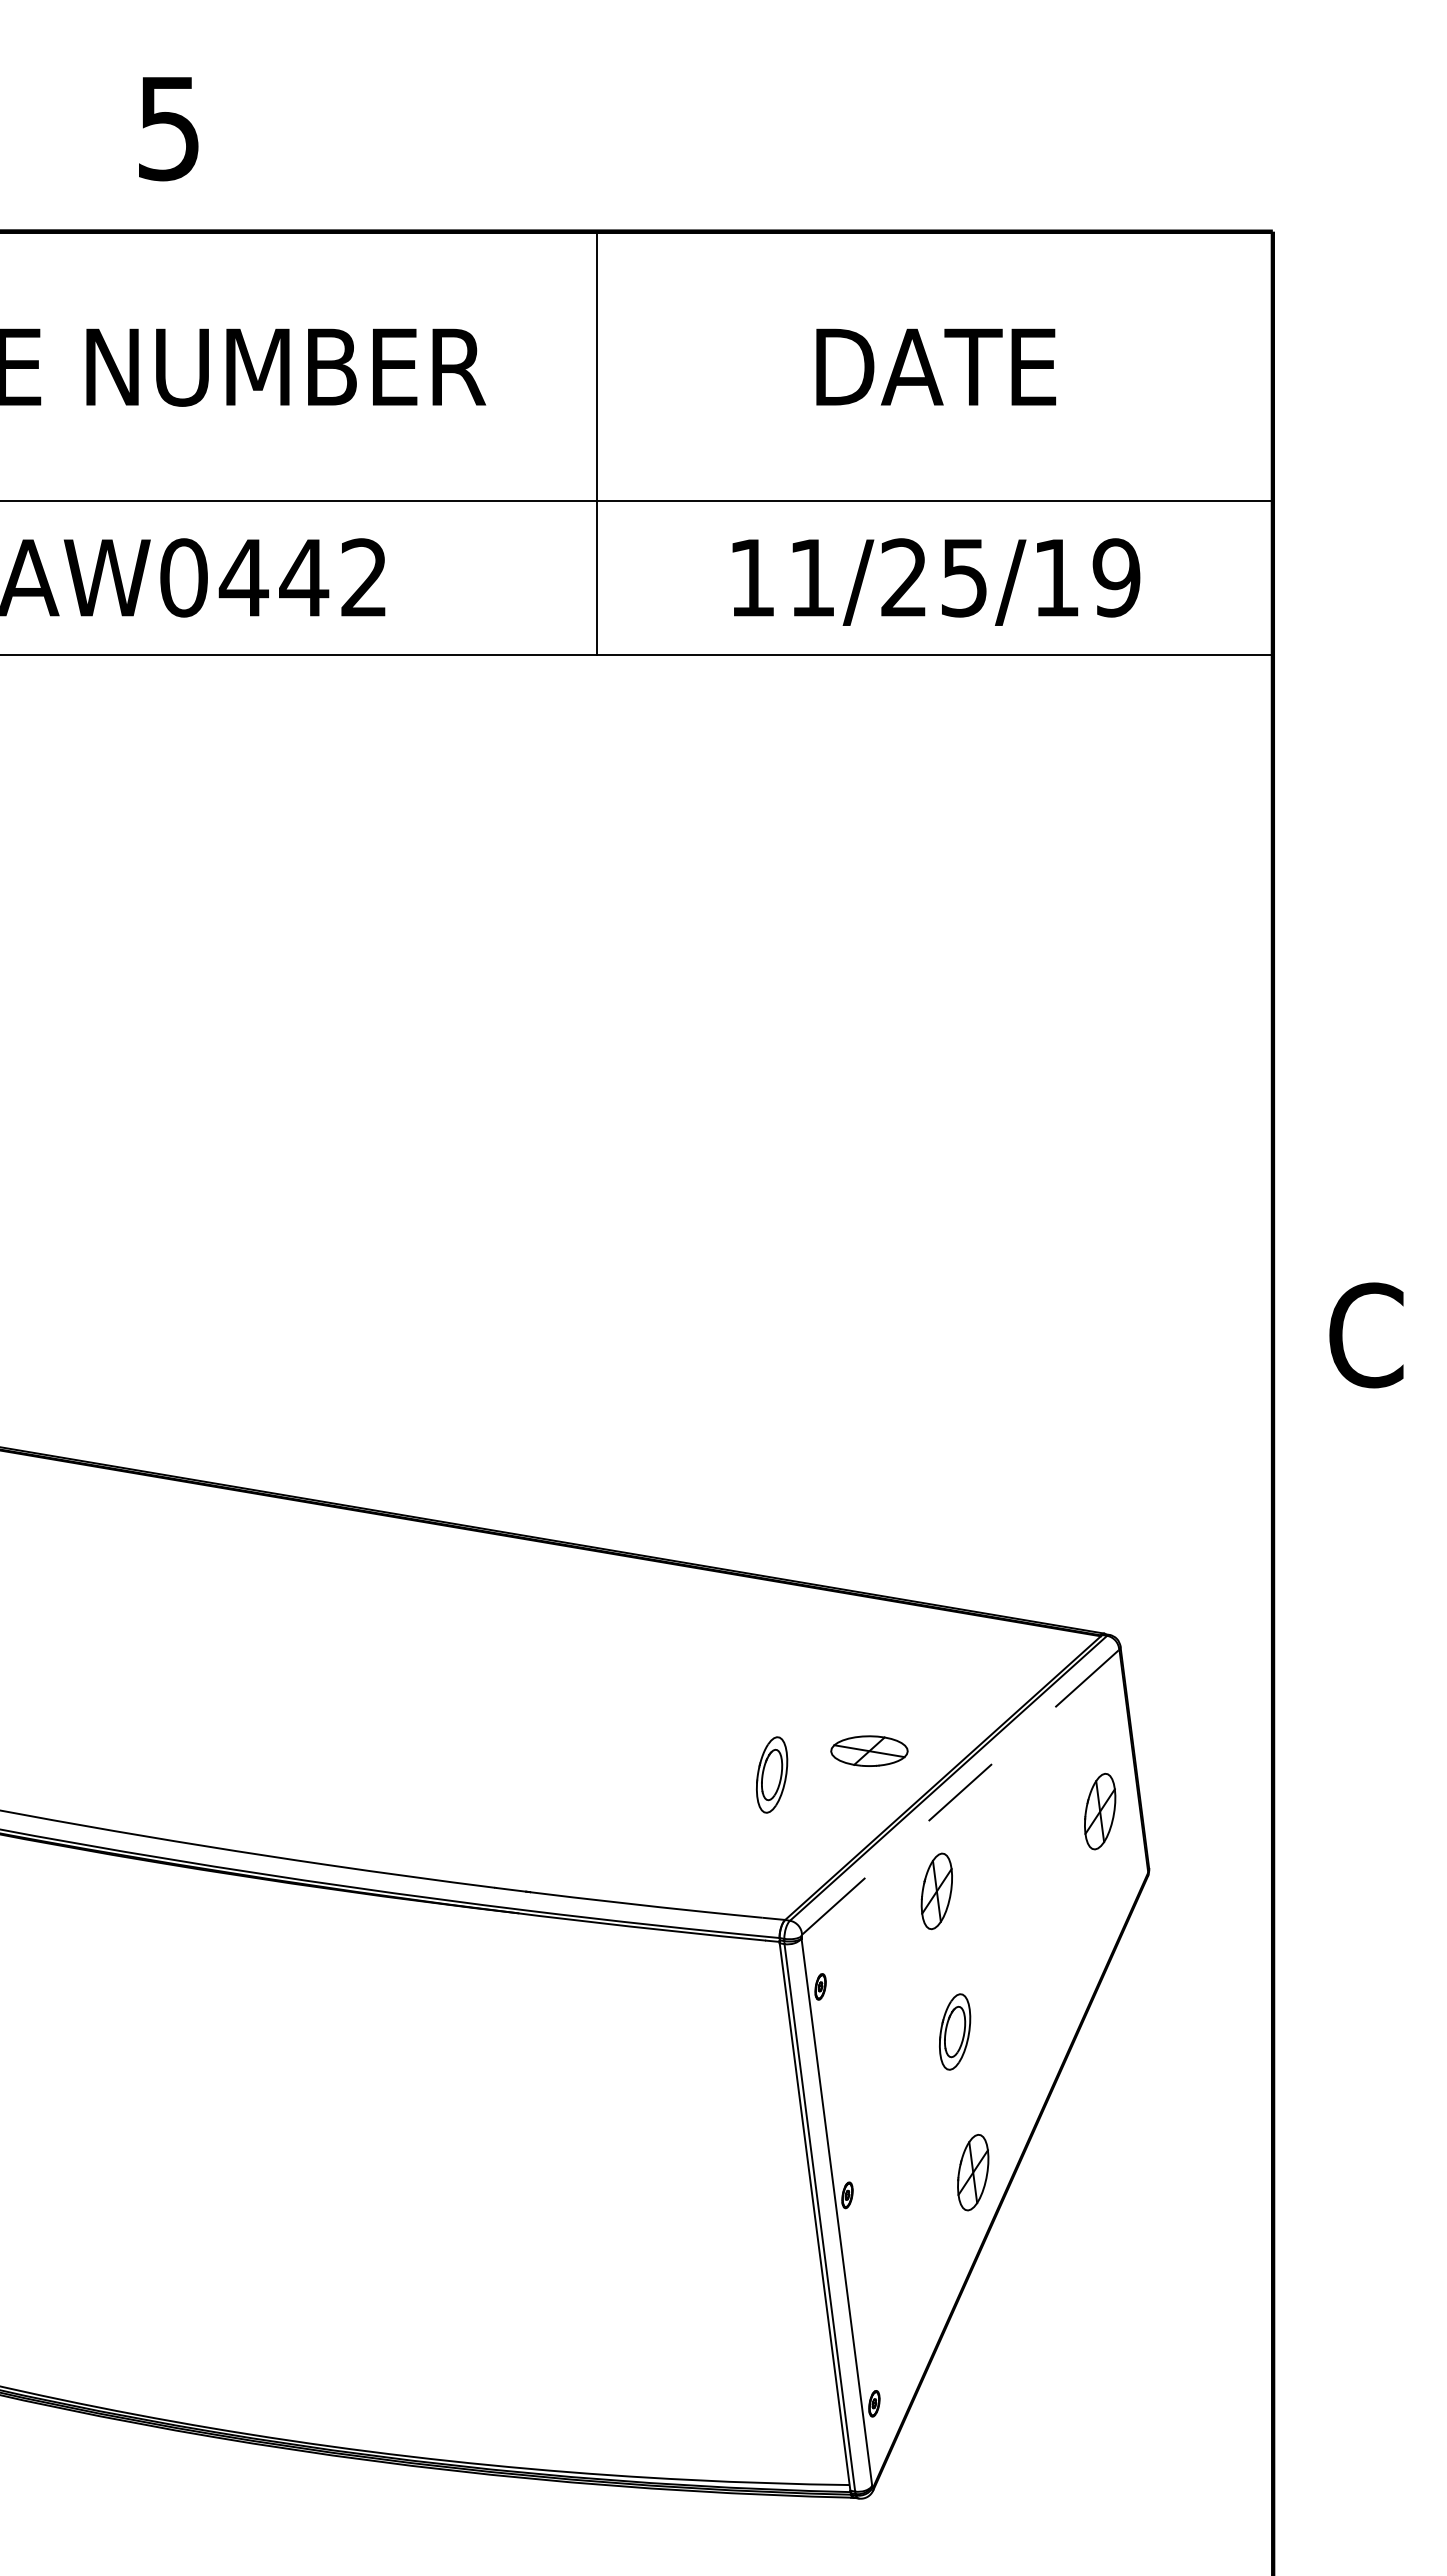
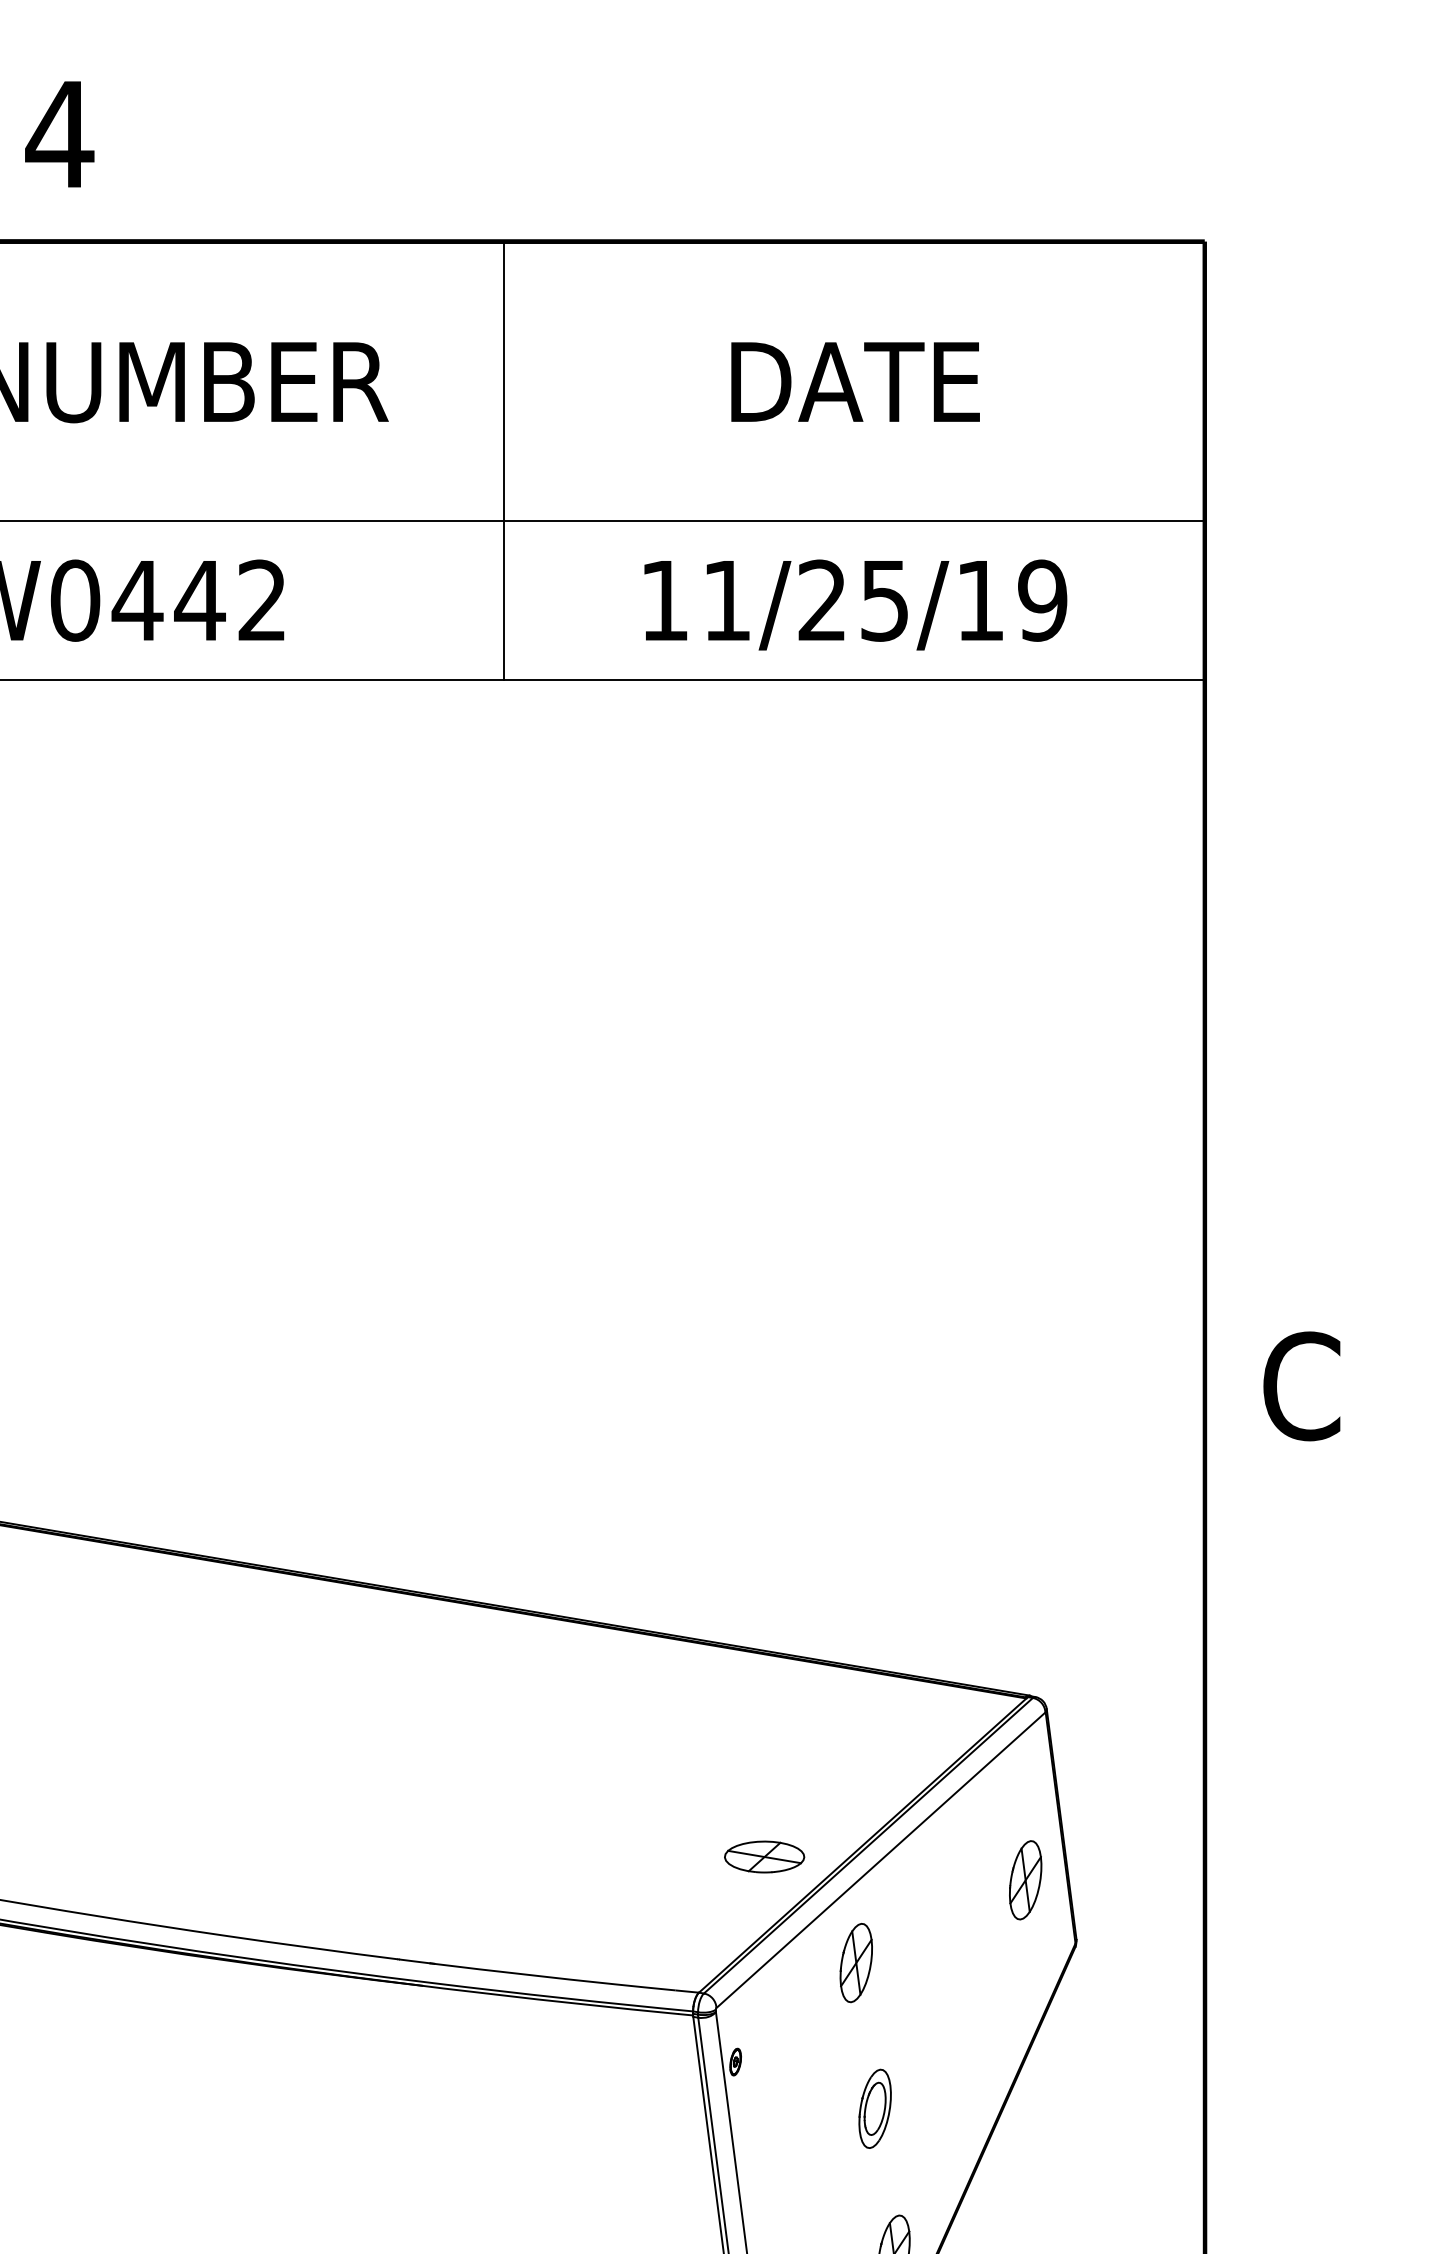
text: (168, 129) -> (59, 135), 5 -> 4
part: (869, 1750) -> (764, 1856), moved
part: (772, 1774) -> (685, 1841), removed
line: (960, 1792) -> (880, 1860), dashed -> solid

